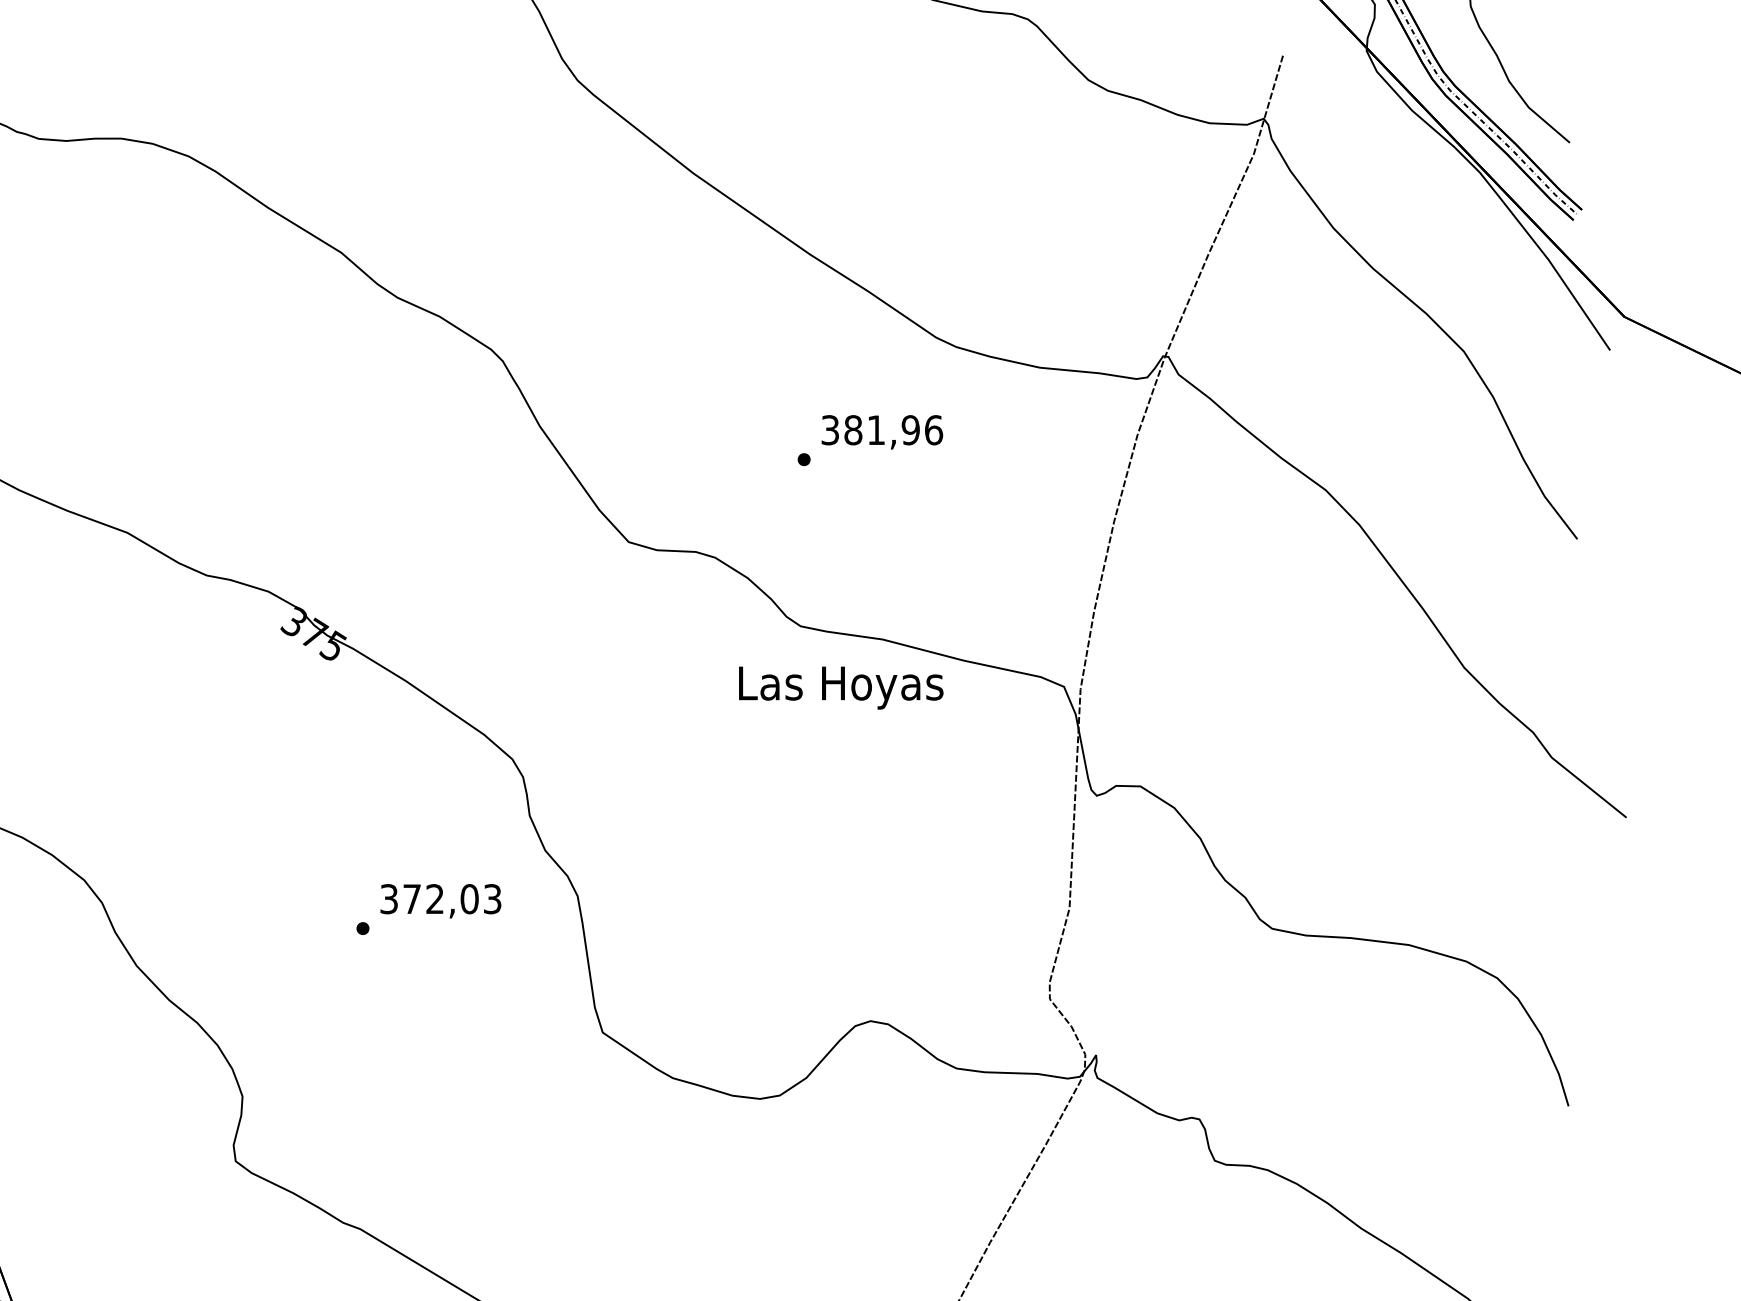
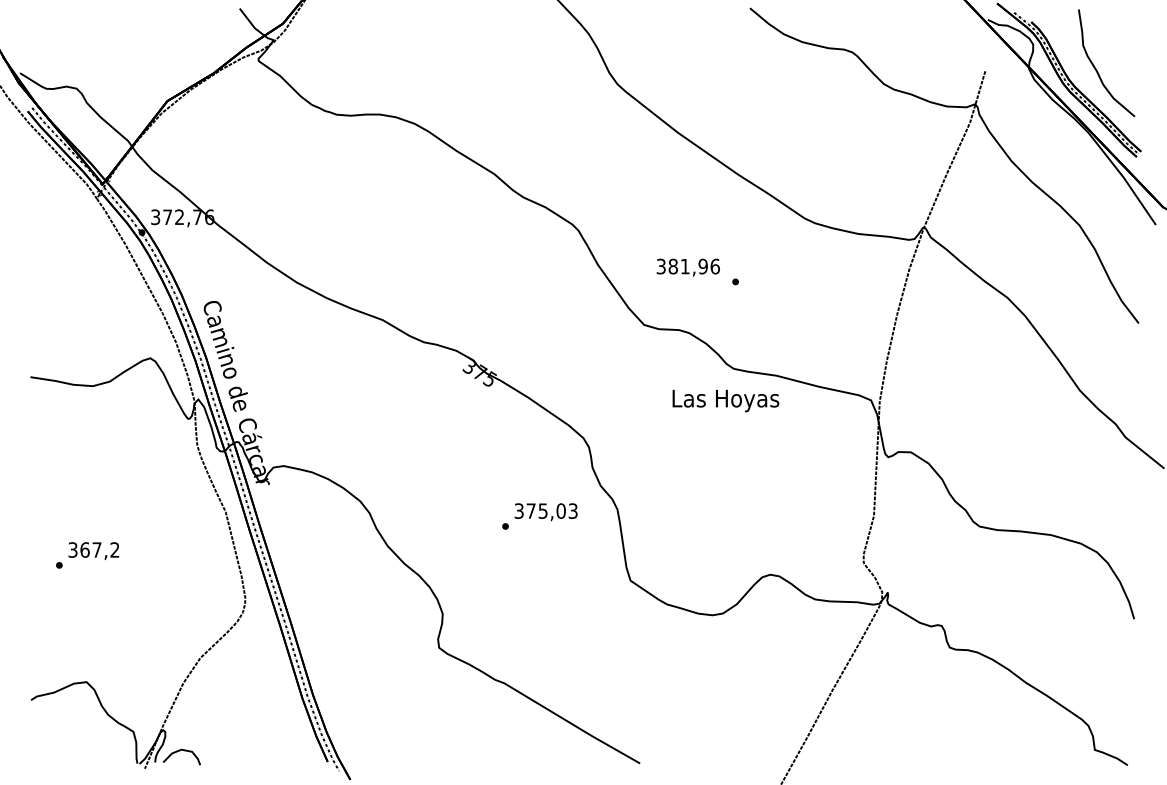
text: (880, 431) -> (687, 267), moved
text: (840, 688) -> (725, 401), moved
text: (433, 897) -> (542, 510), 372,03 -> 375,03

